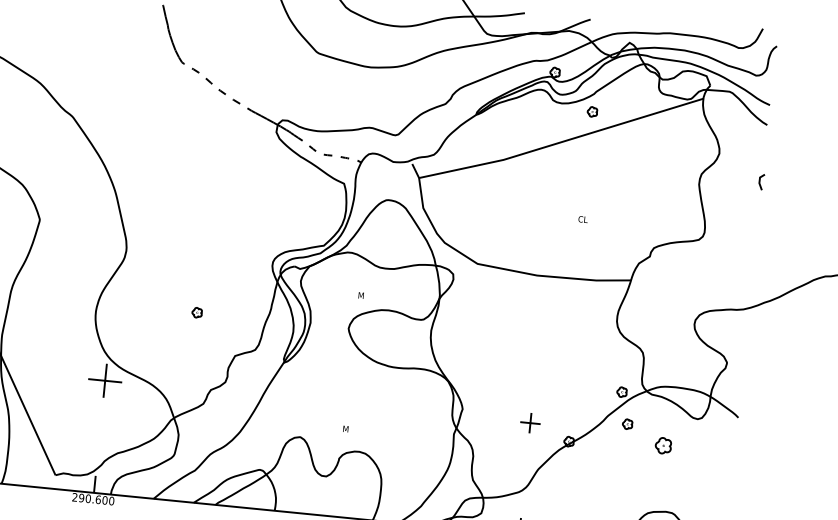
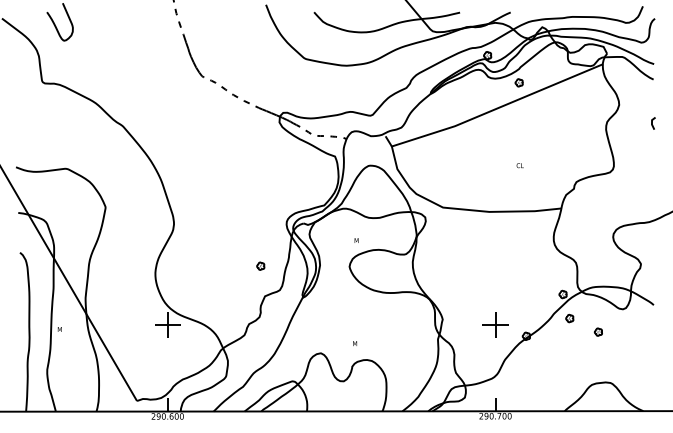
part: (196, 311) -> (260, 265), moved
part: (530, 422) -> (495, 324), size x1.67
part: (661, 444) -> (597, 331), size x0.62

